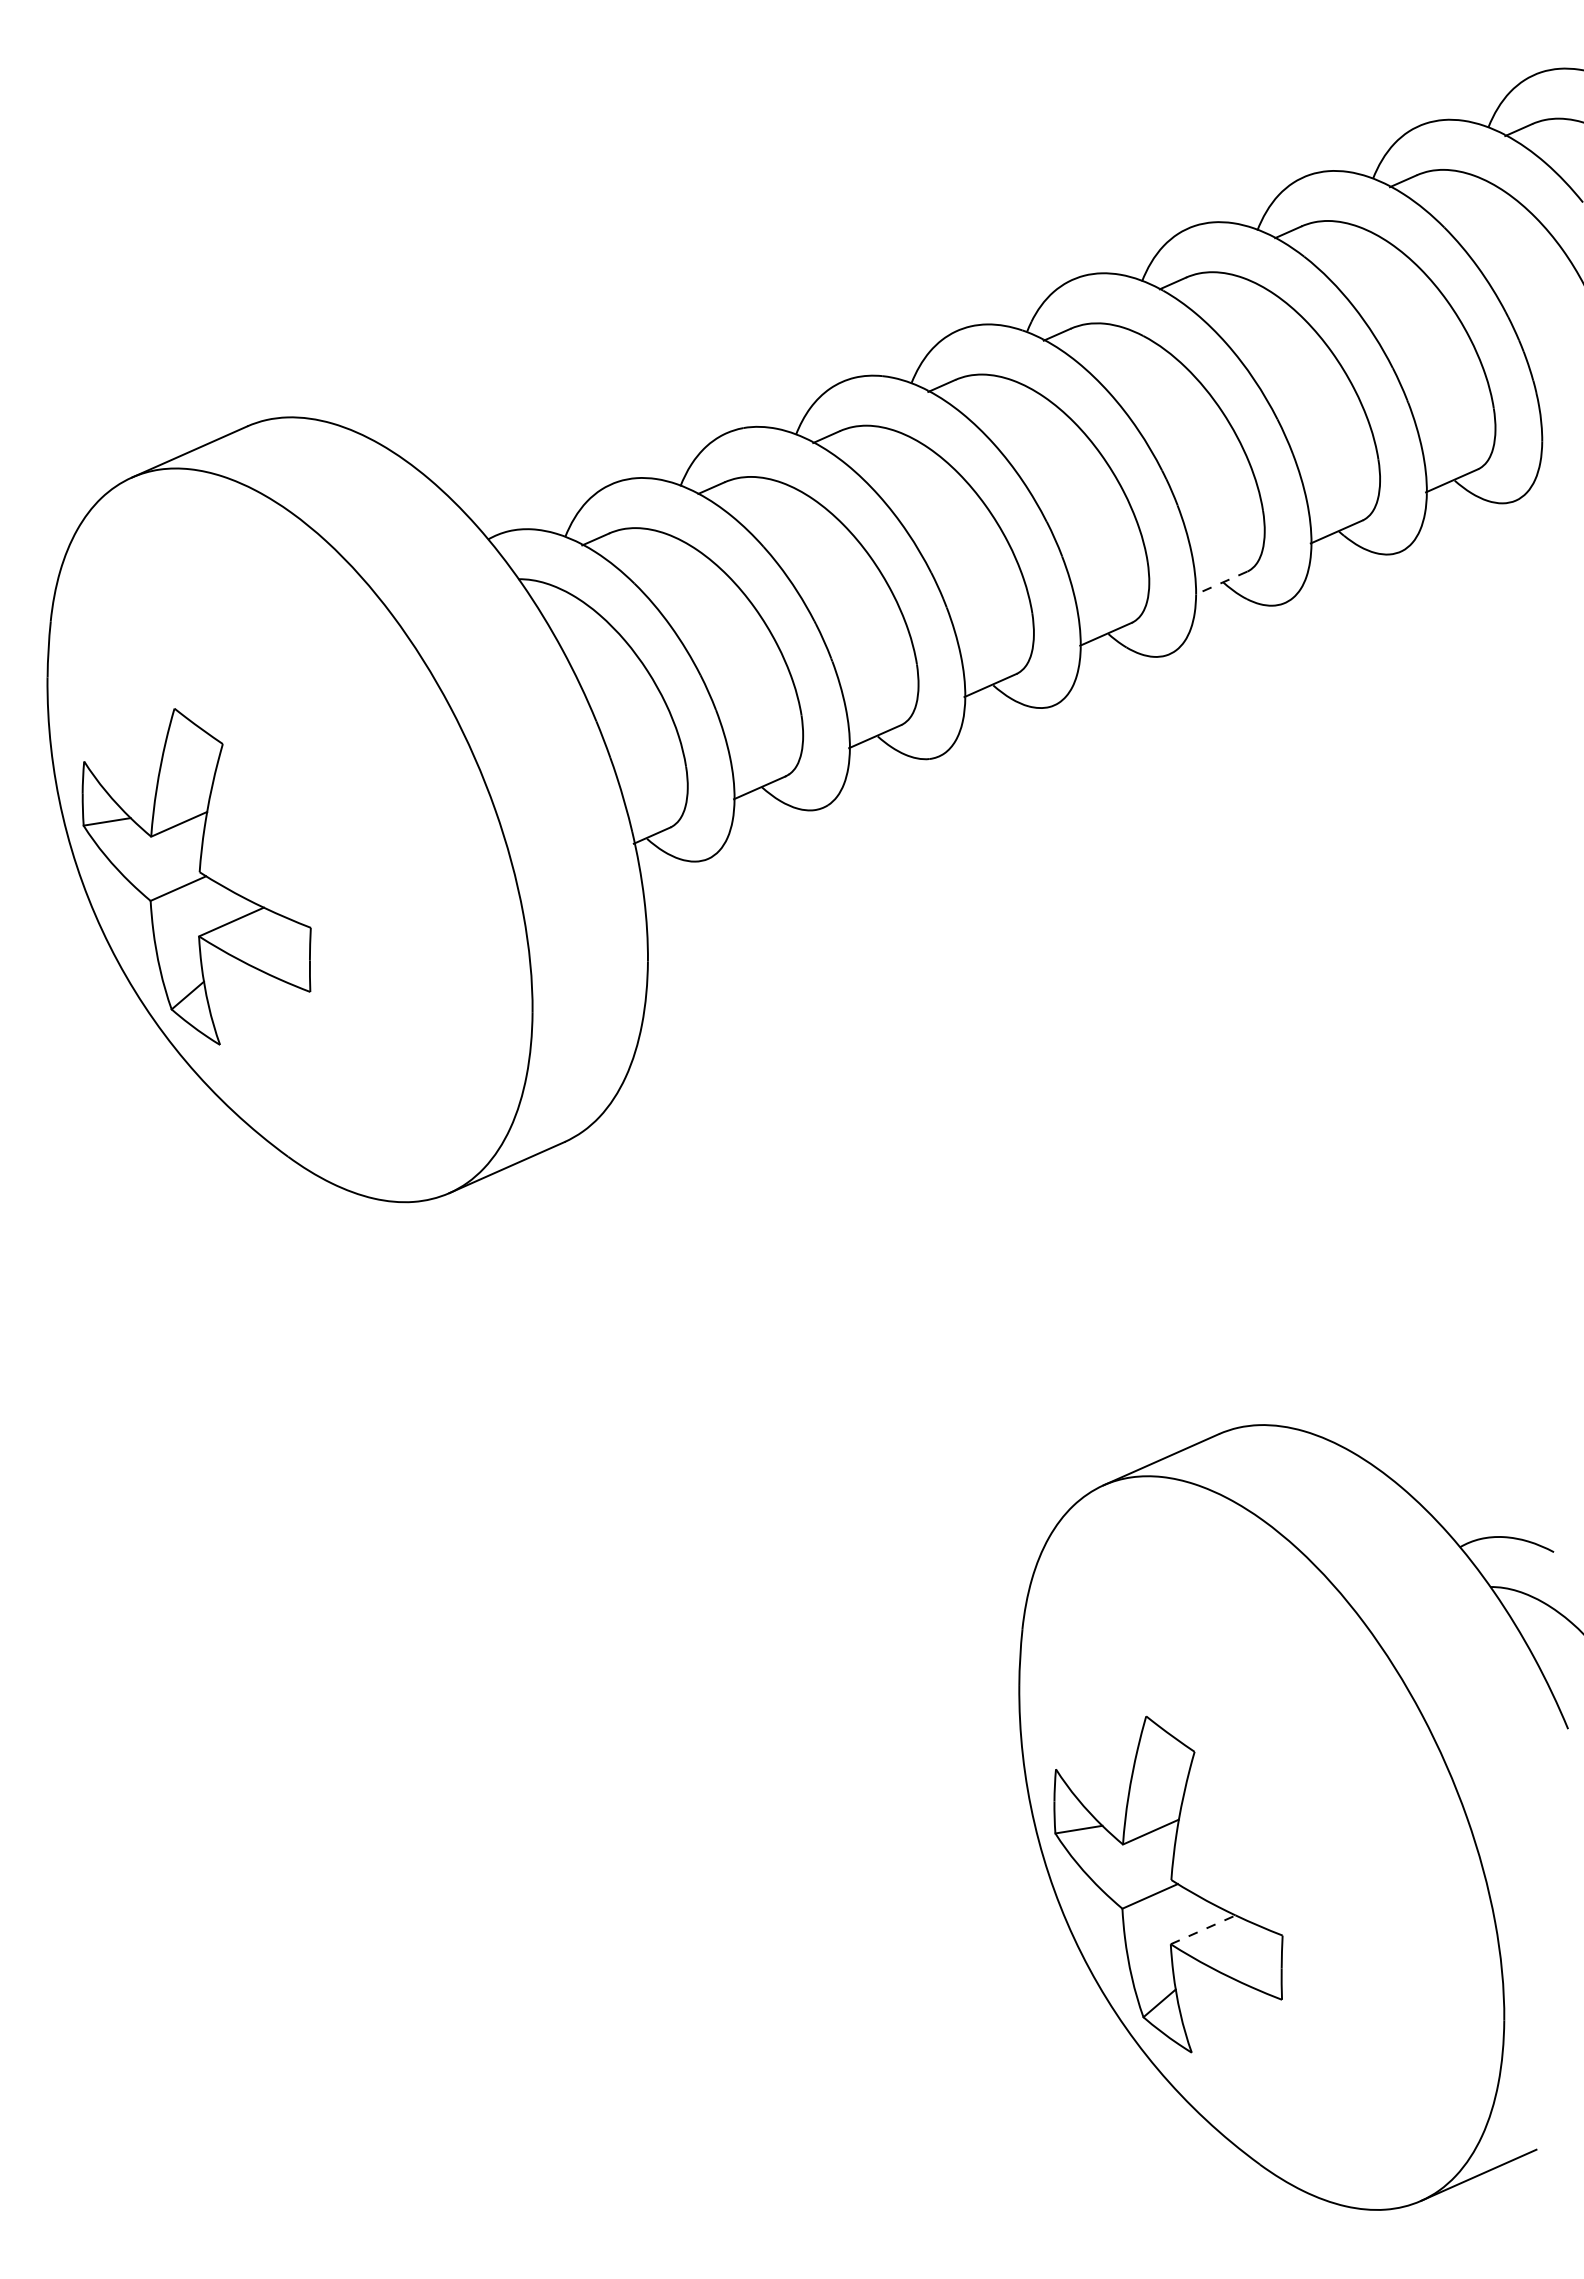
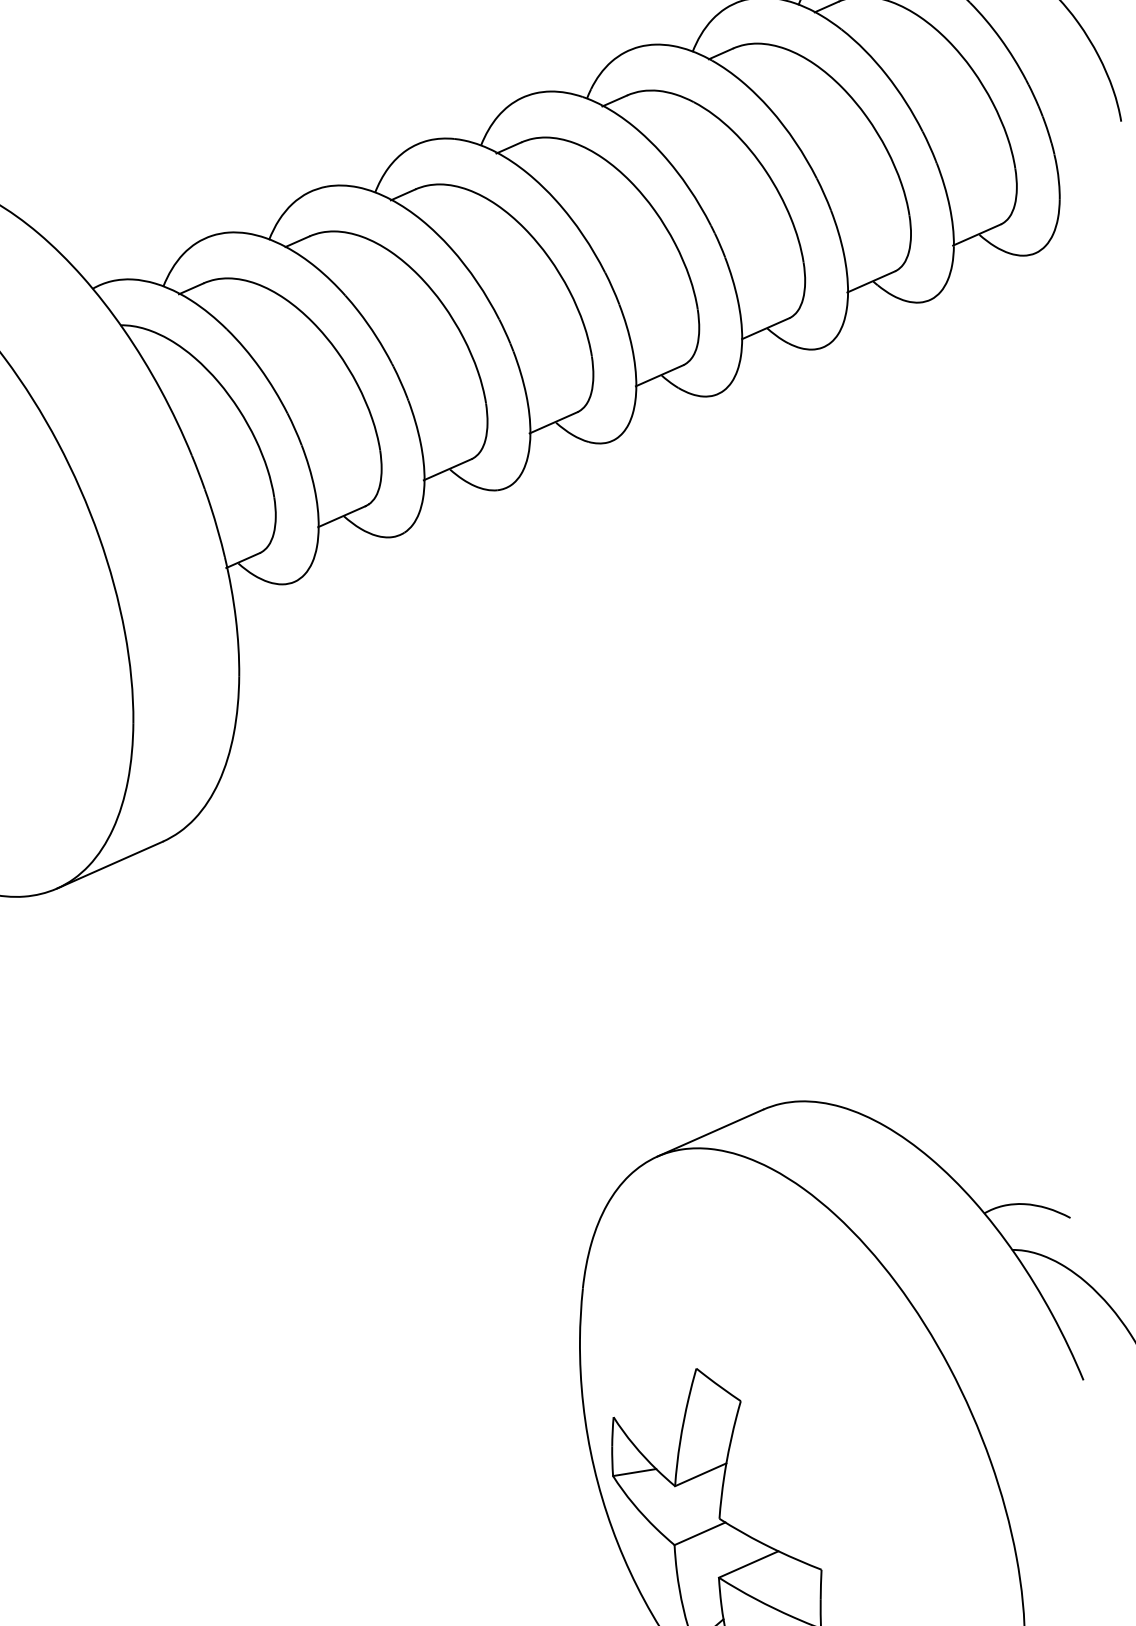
line: (1221, 583) -> (765, 329), dashed -> solid
line: (1203, 1929) -> (748, 1564), dashed -> solid

